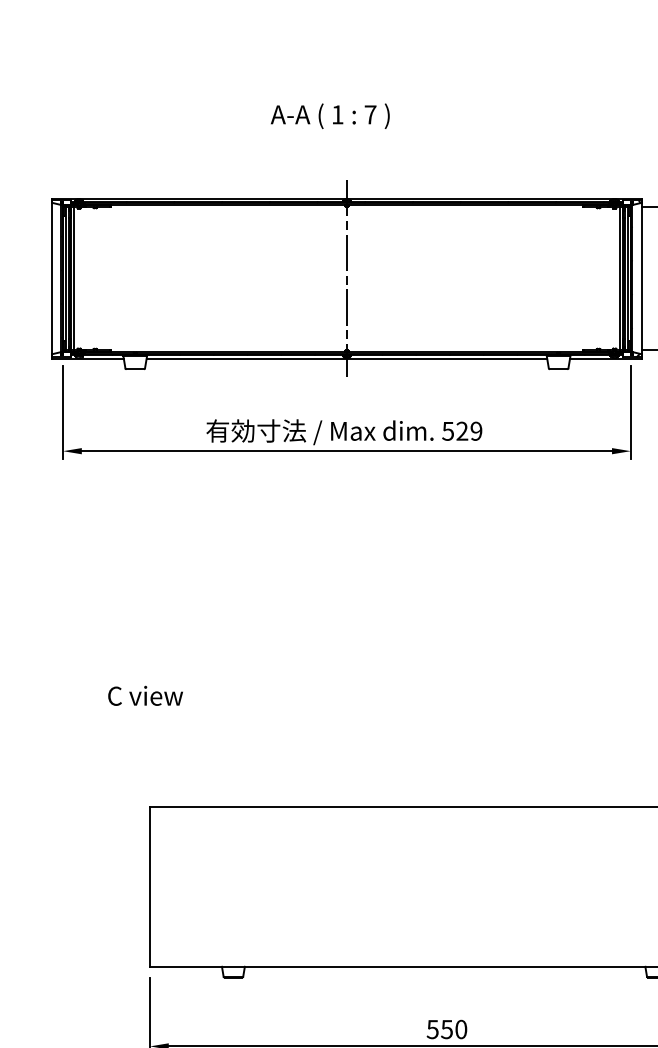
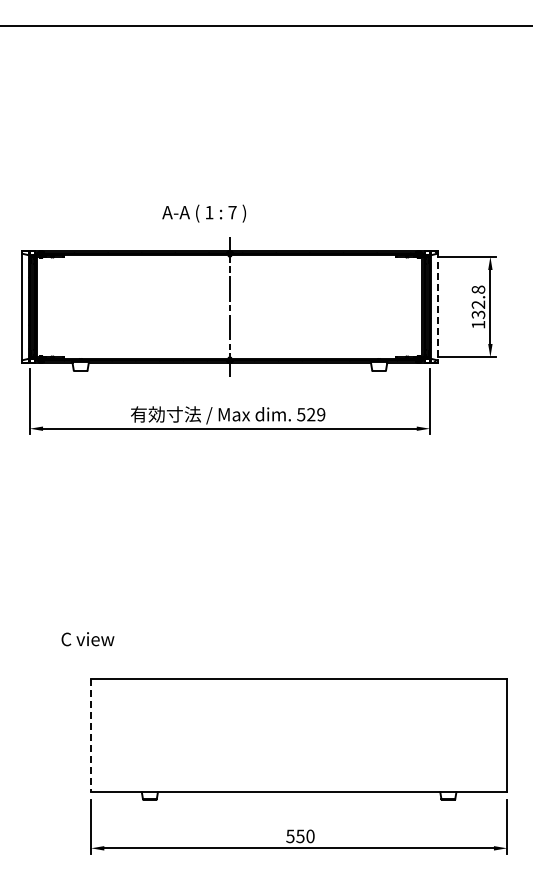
text: (330, 116) -> (204, 213), moved
line: (641, 279) -> (437, 307), solid -> dashed
text: (144, 696) -> (87, 639), moved
line: (150, 887) -> (91, 736), solid -> dashed

